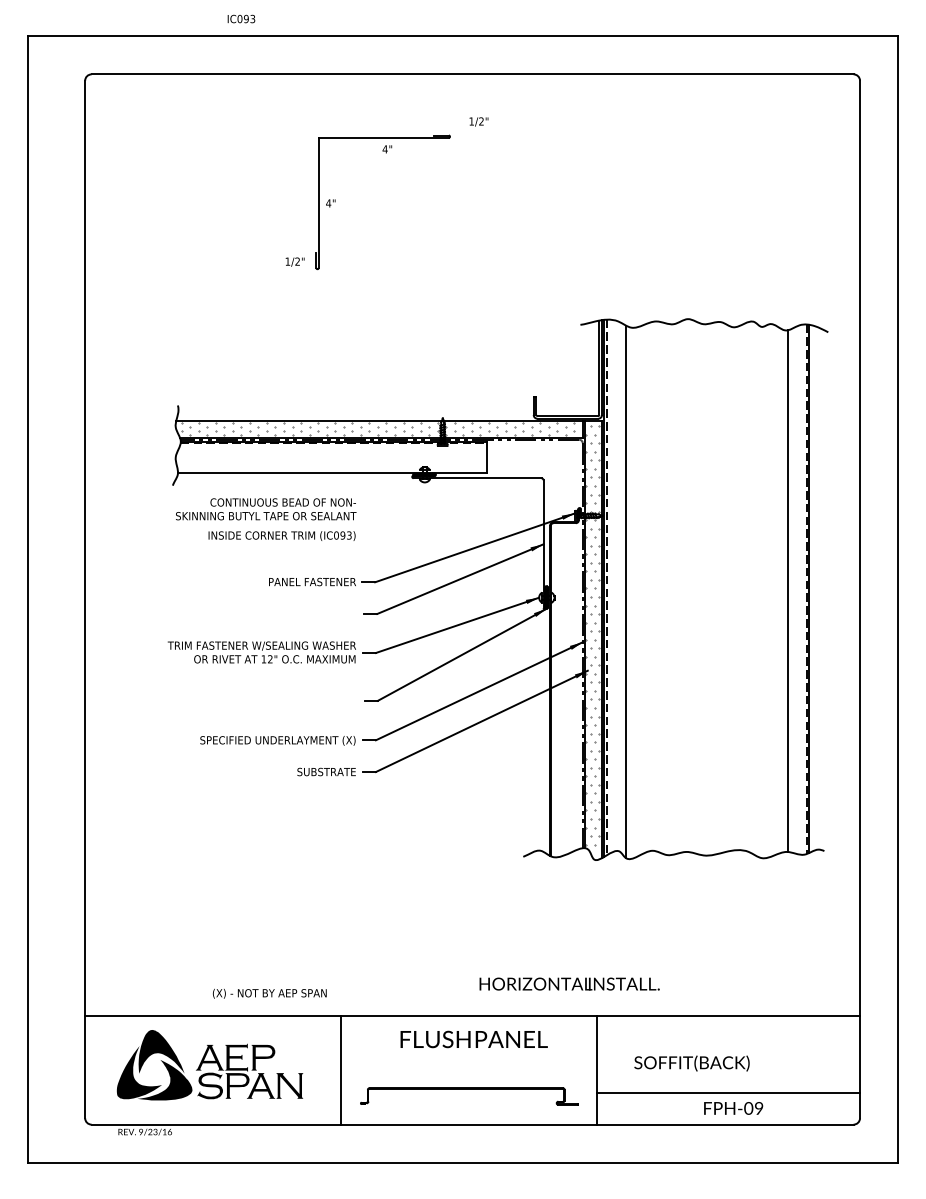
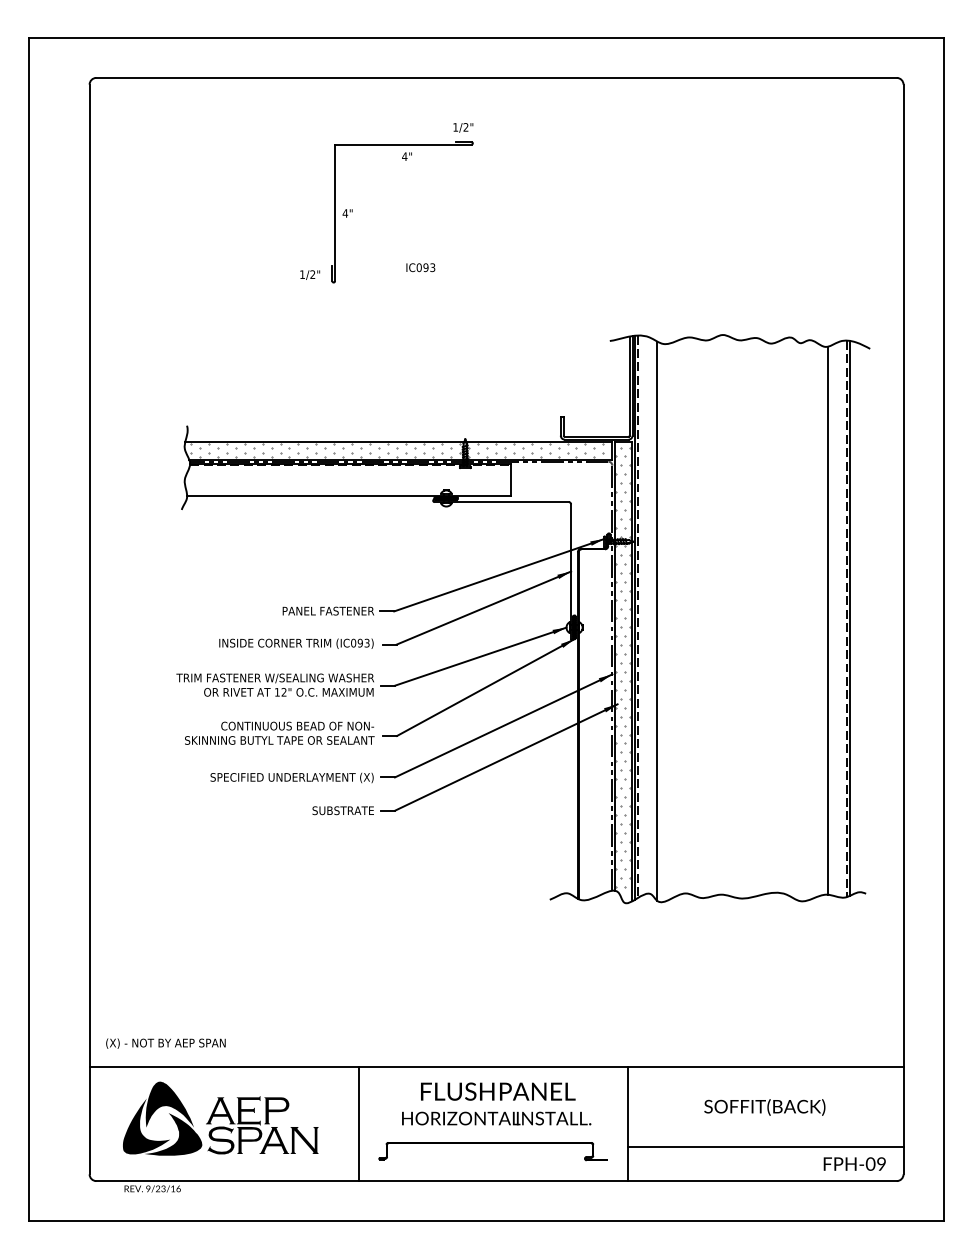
text: (241, 18) -> (420, 267), moved
text: (478, 121) -> (462, 127), moved
text: (266, 509) -> (280, 733), moved
text: (281, 535) -> (295, 643), moved
text: (569, 983) -> (496, 1117), moved
text: (269, 993) -> (165, 1043), moved
text: (691, 1063) -> (764, 1107), moved
text: (733, 1108) -> (854, 1164), moved

